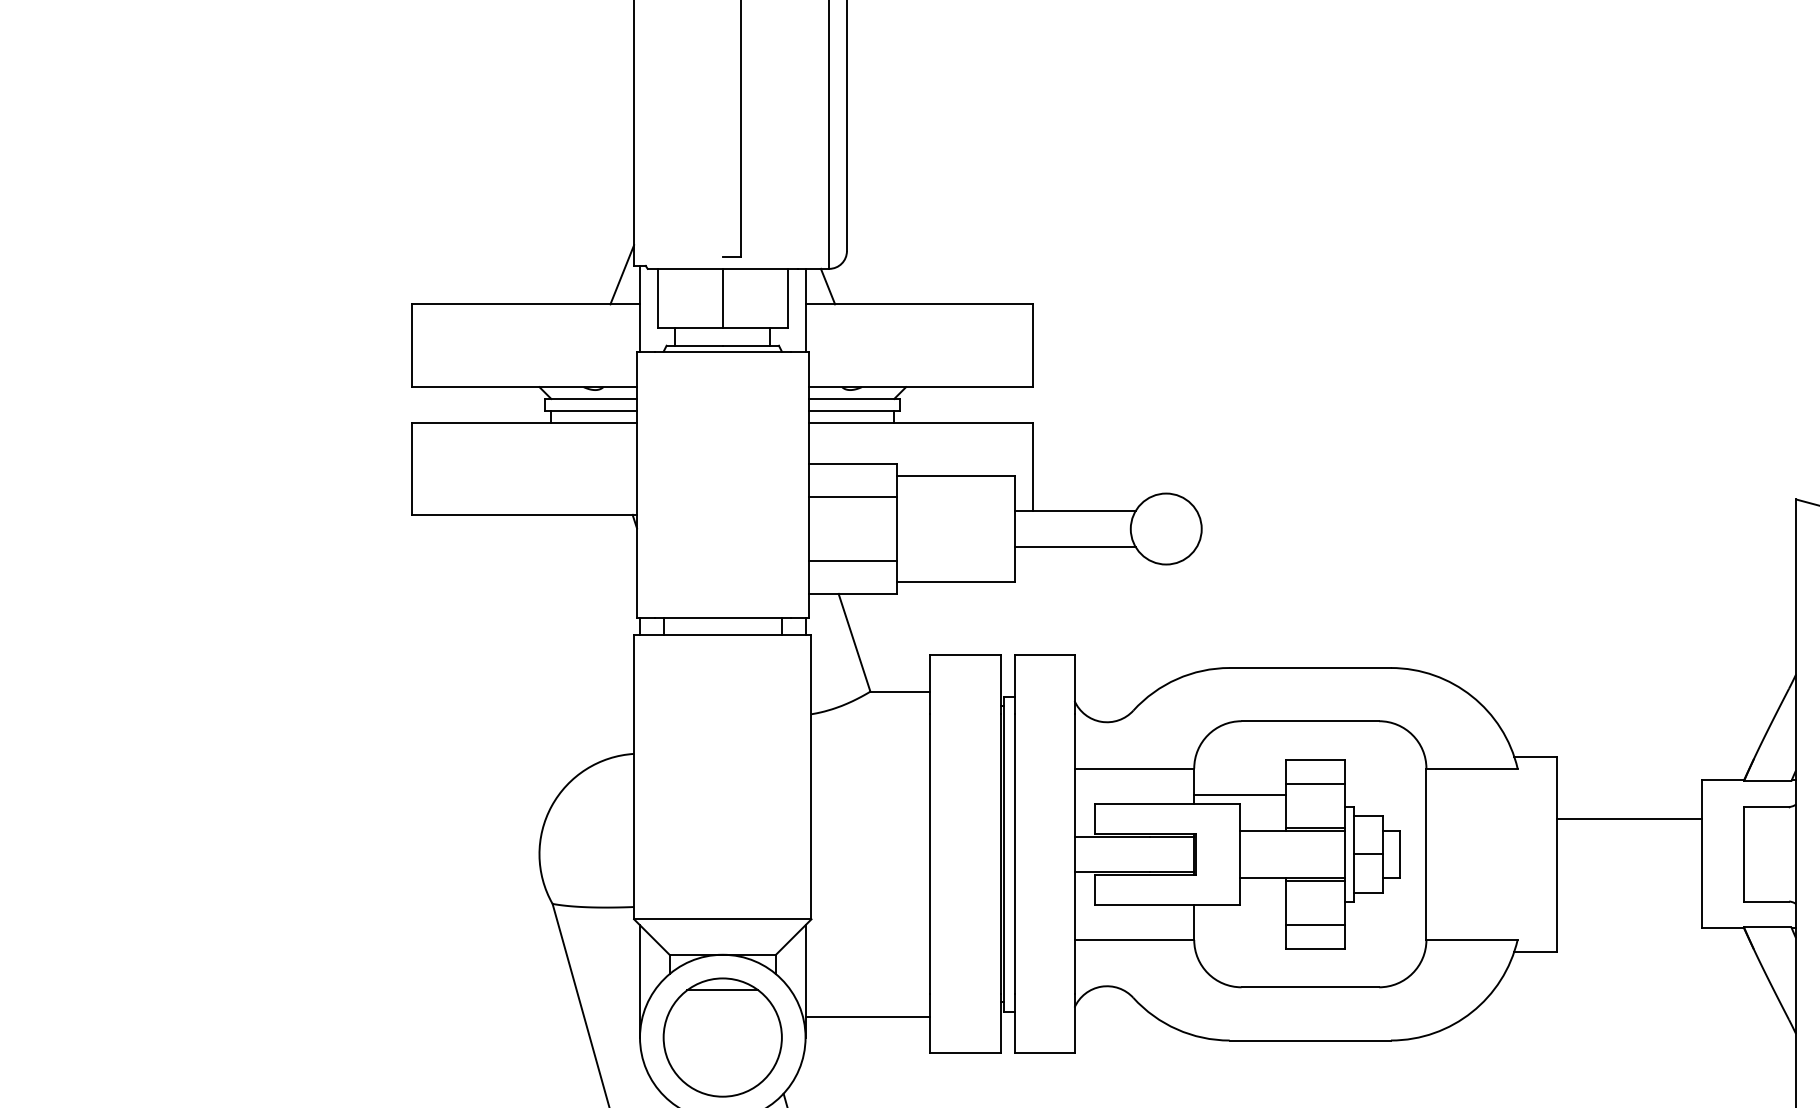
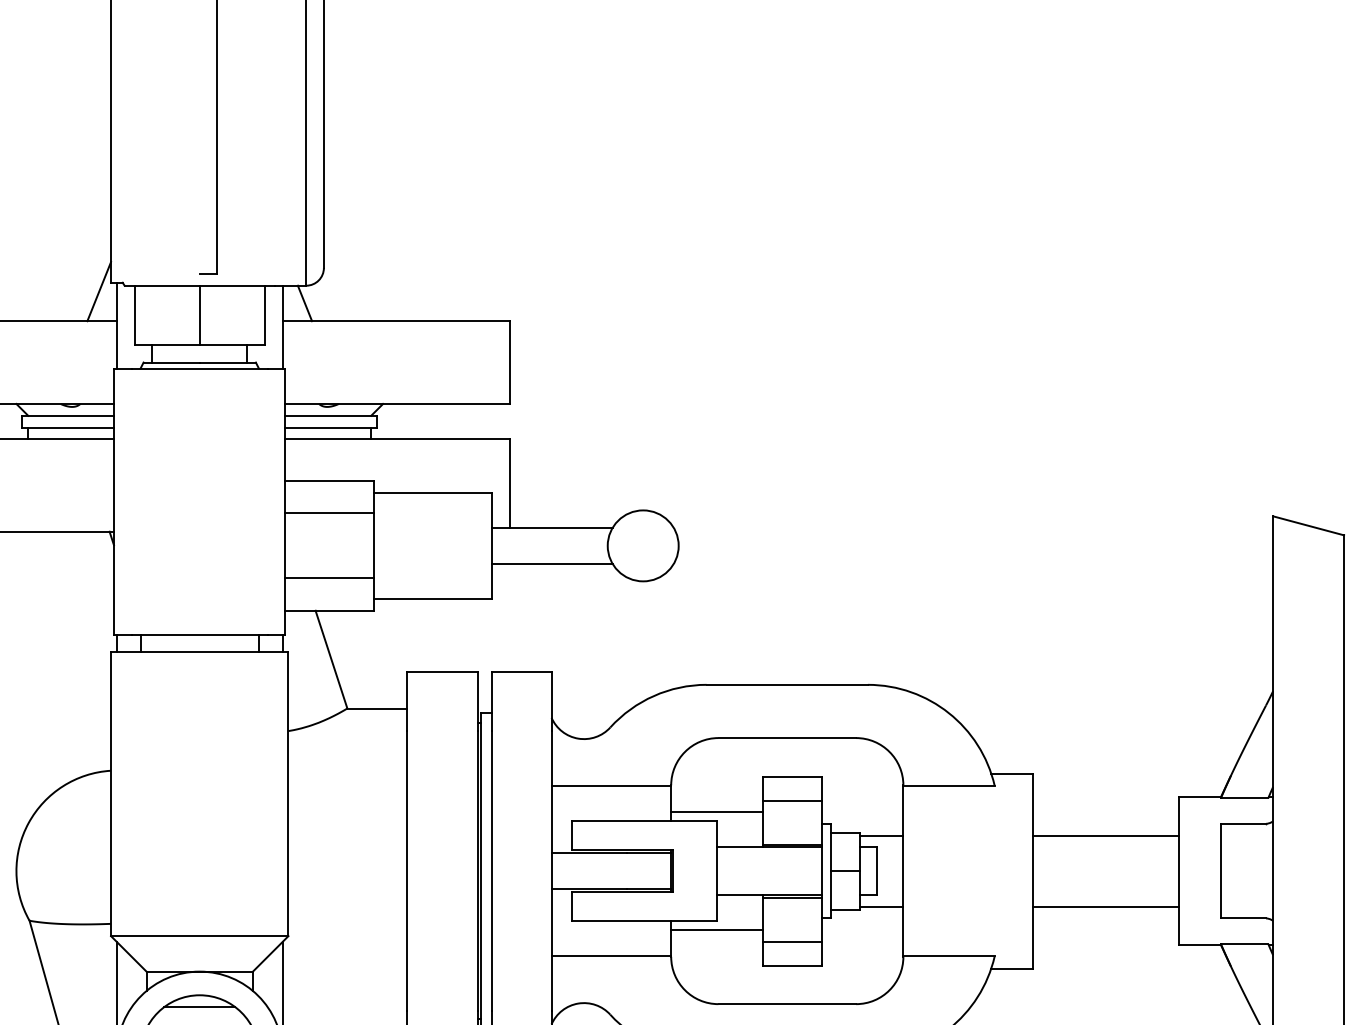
line: (1404, 818) -> (881, 835), added
line: (1404, 889) -> (881, 906), added
line: (1628, 889) -> (1105, 906), added
line: (1239, 913) -> (716, 930), added

